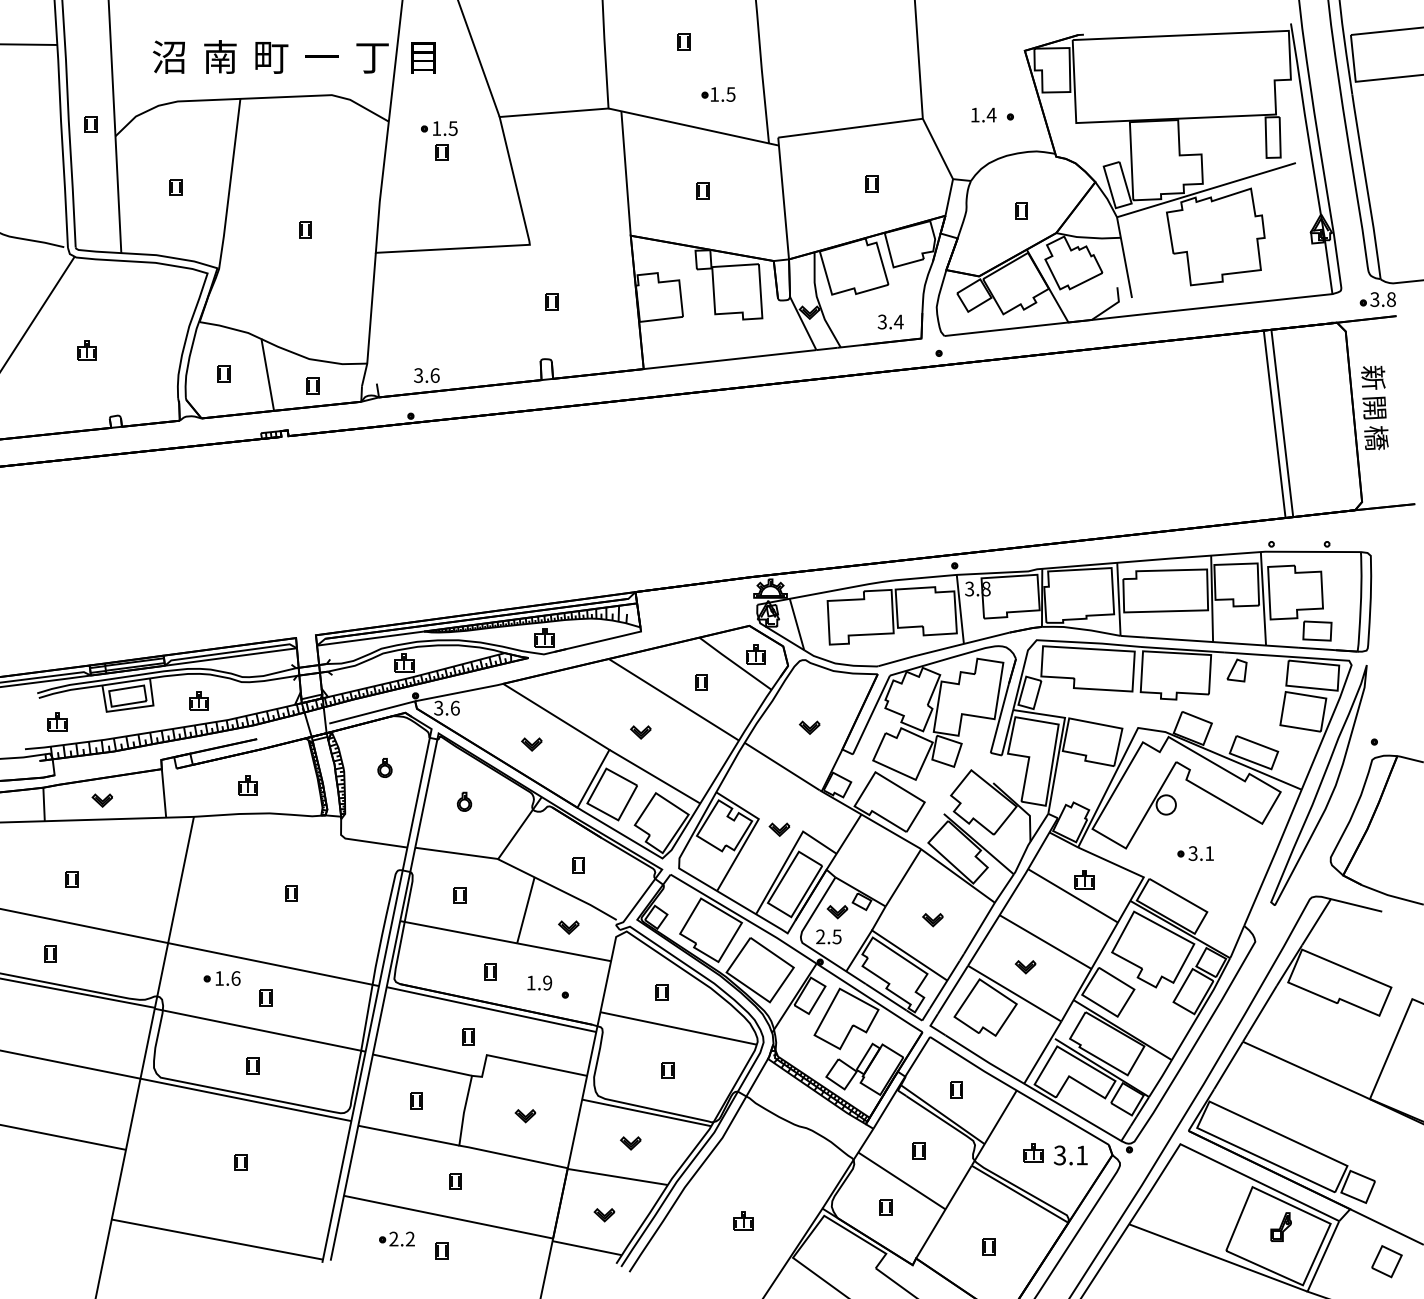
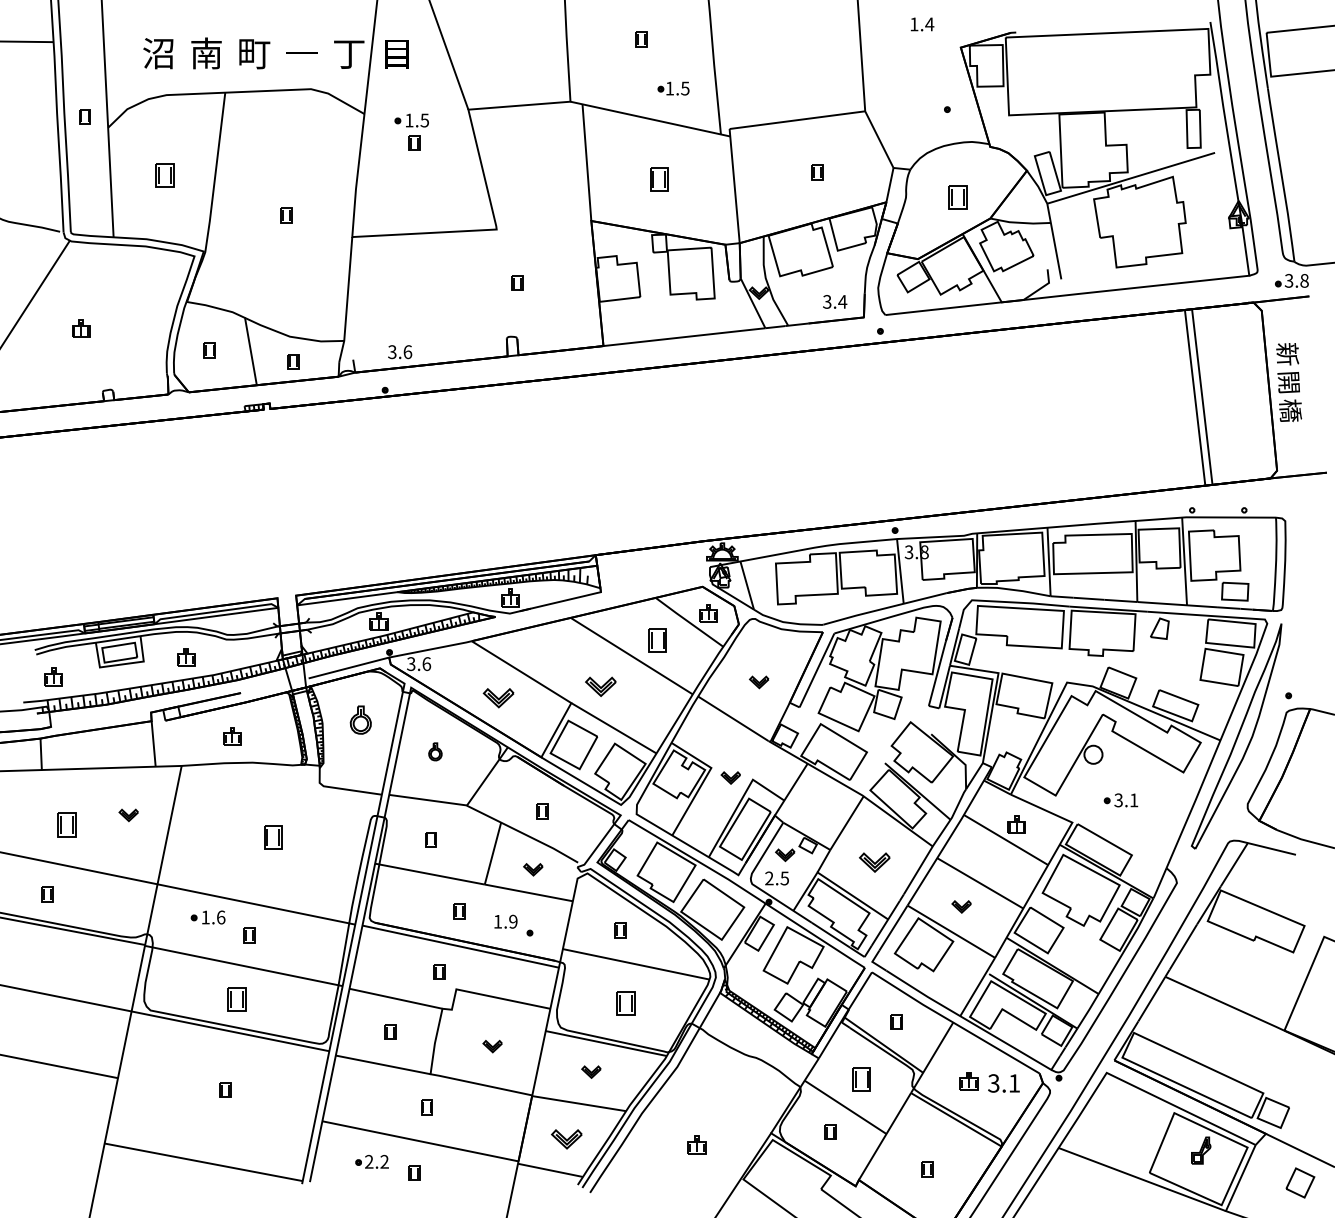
text: (983, 114) -> (922, 23), moved
part: (175, 187) -> (164, 175), size x1.6
part: (702, 190) -> (658, 178), size x1.6
part: (1021, 210) -> (957, 197), size x1.6
part: (701, 682) -> (657, 639), size x1.6
part: (640, 732) -> (600, 686), size x1.6
part: (531, 744) -> (498, 698), size x1.6
part: (384, 767) -> (360, 719), size x1.6
part: (101, 800) -> (127, 815), moved
part: (71, 879) -> (66, 824), size x1.6
part: (291, 893) -> (273, 837), size x1.6
part: (932, 920) -> (874, 863), size x1.6
part: (252, 1065) -> (236, 999), size x1.6
part: (667, 1070) -> (625, 1003), size x1.6
part: (918, 1150) -> (861, 1078), size x1.6
part: (604, 1215) -> (566, 1139), size x1.6

